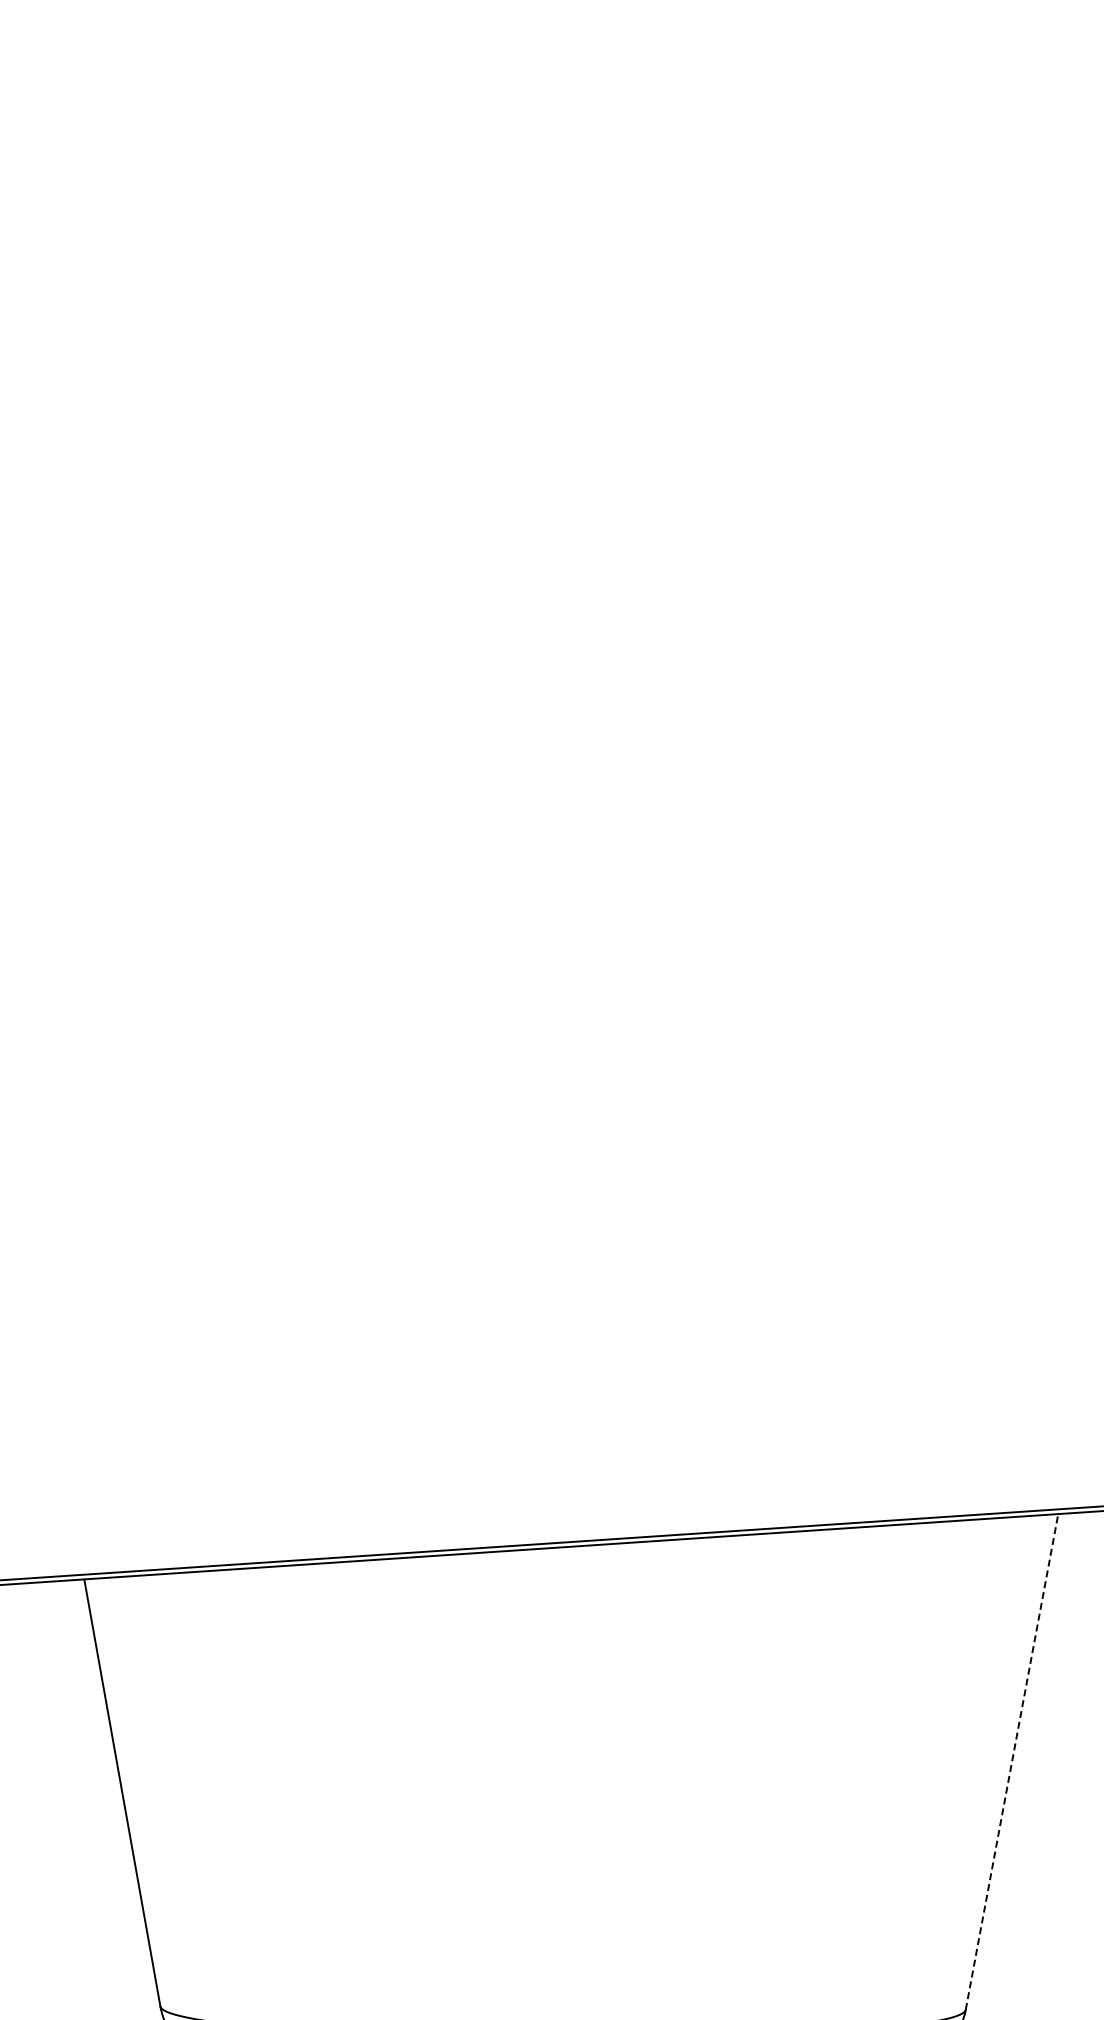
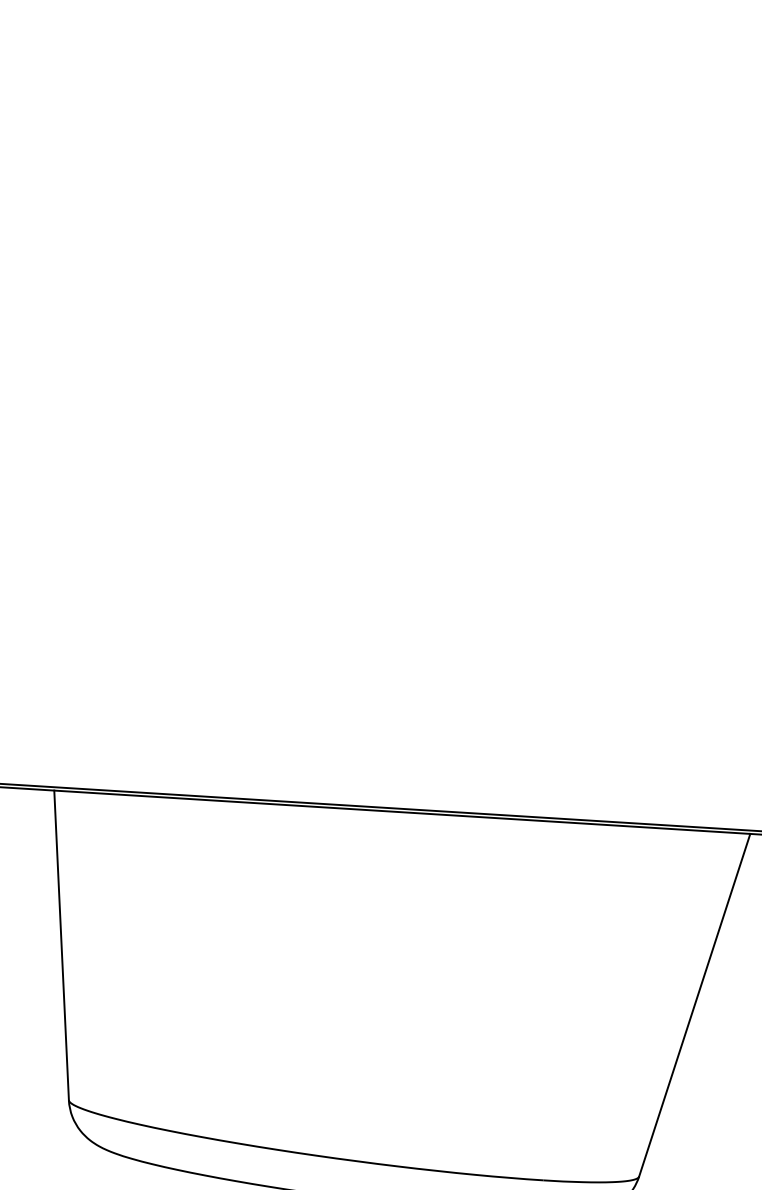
line: (1012, 1761) -> (695, 1005), dashed -> solid

